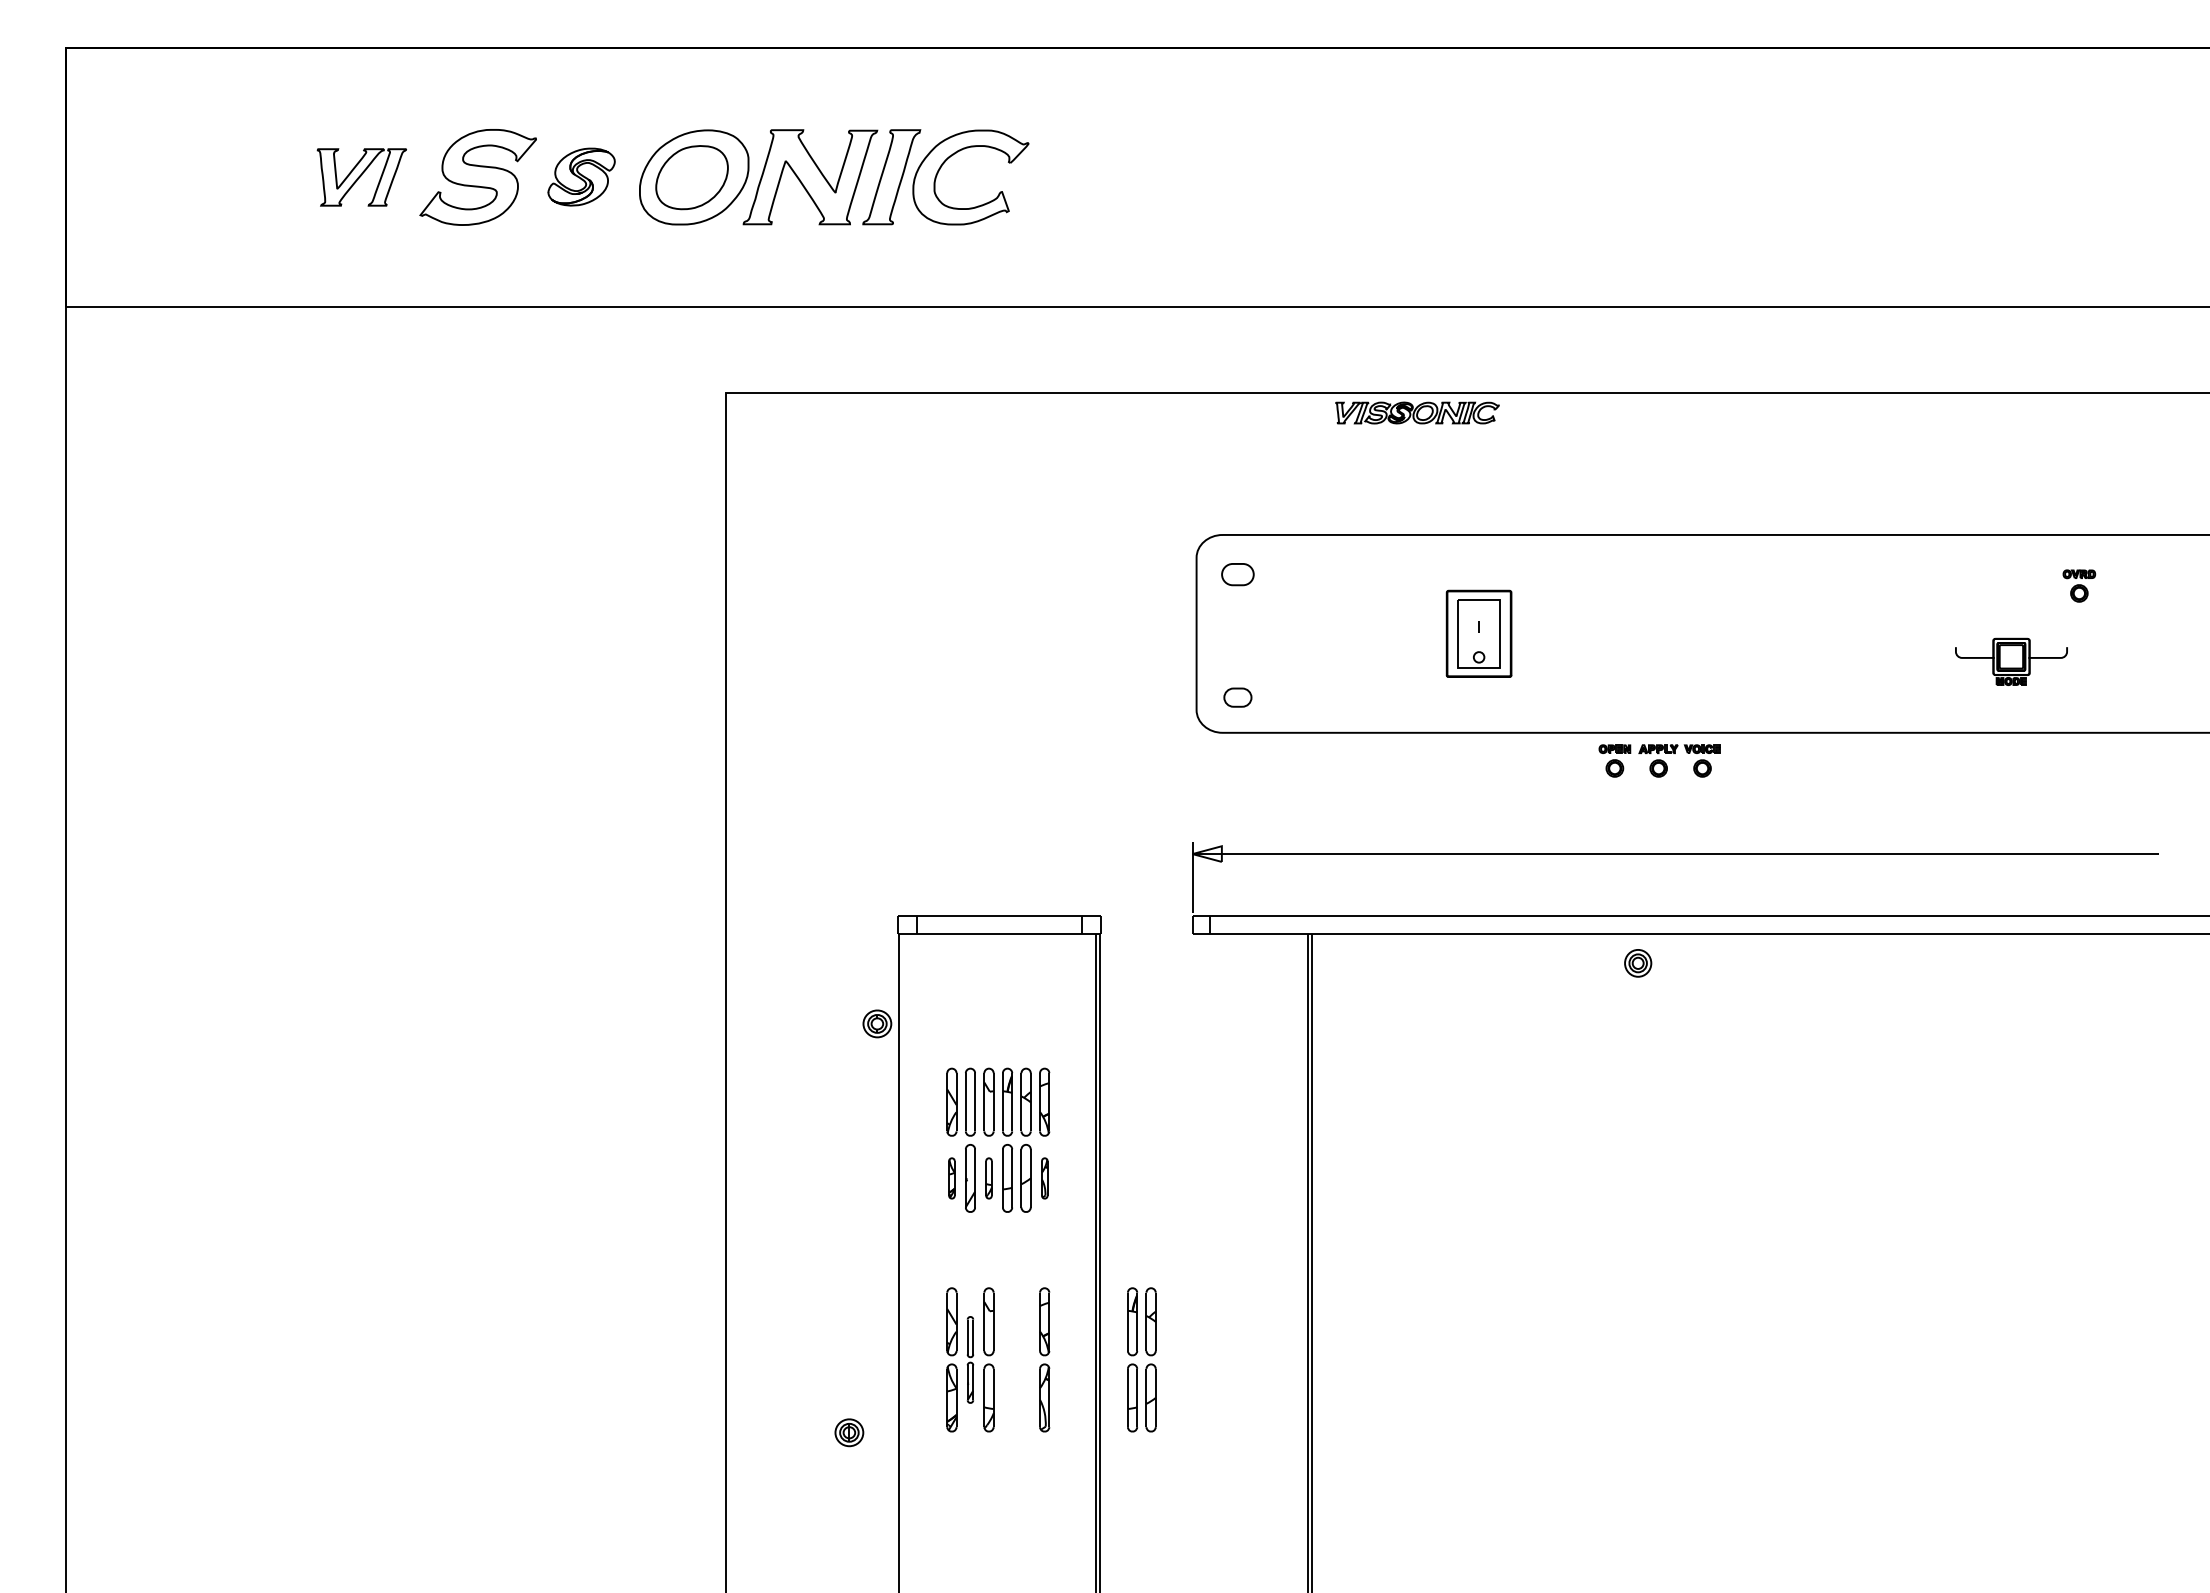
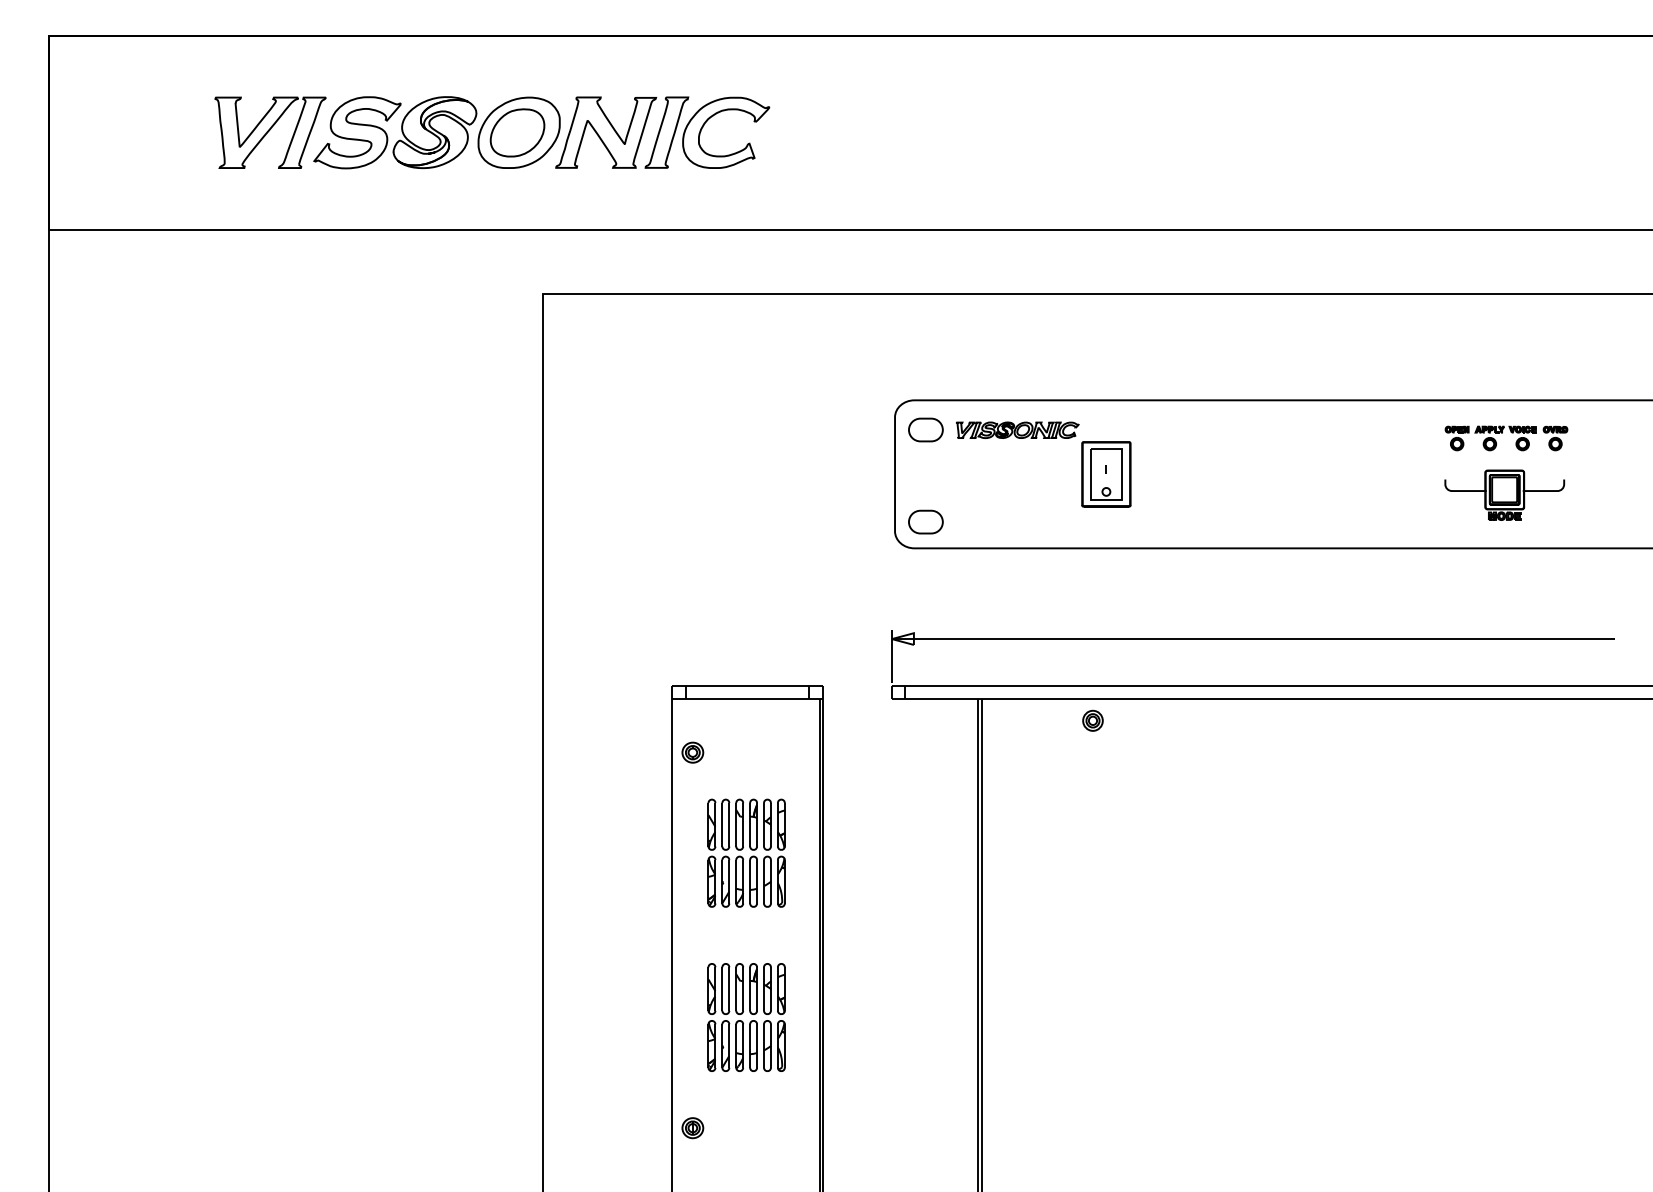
part: (581, 176) -> (434, 132), size x1.67
part: (361, 177) -> (270, 132), size x1.67
part: (1417, 412) -> (1017, 429), moved
part: (1237, 574) -> (925, 429), size x1.43
part: (2011, 661) -> (1504, 494), size x1.43
part: (1237, 697) -> (925, 521), size x1.67
part: (1659, 760) -> (1490, 438), moved
part: (1638, 963) -> (1093, 720), moved
part: (877, 1023) -> (692, 752), moved
part: (951, 1178) -> (711, 881), size x1.67
part: (988, 1178) -> (739, 881), size x1.67
part: (1044, 1178) -> (781, 881), size x1.67
part: (1136, 1354) -> (756, 1013), moved
part: (970, 1359) -> (725, 1017), size x1.67
part: (849, 1432) -> (692, 1127), moved

